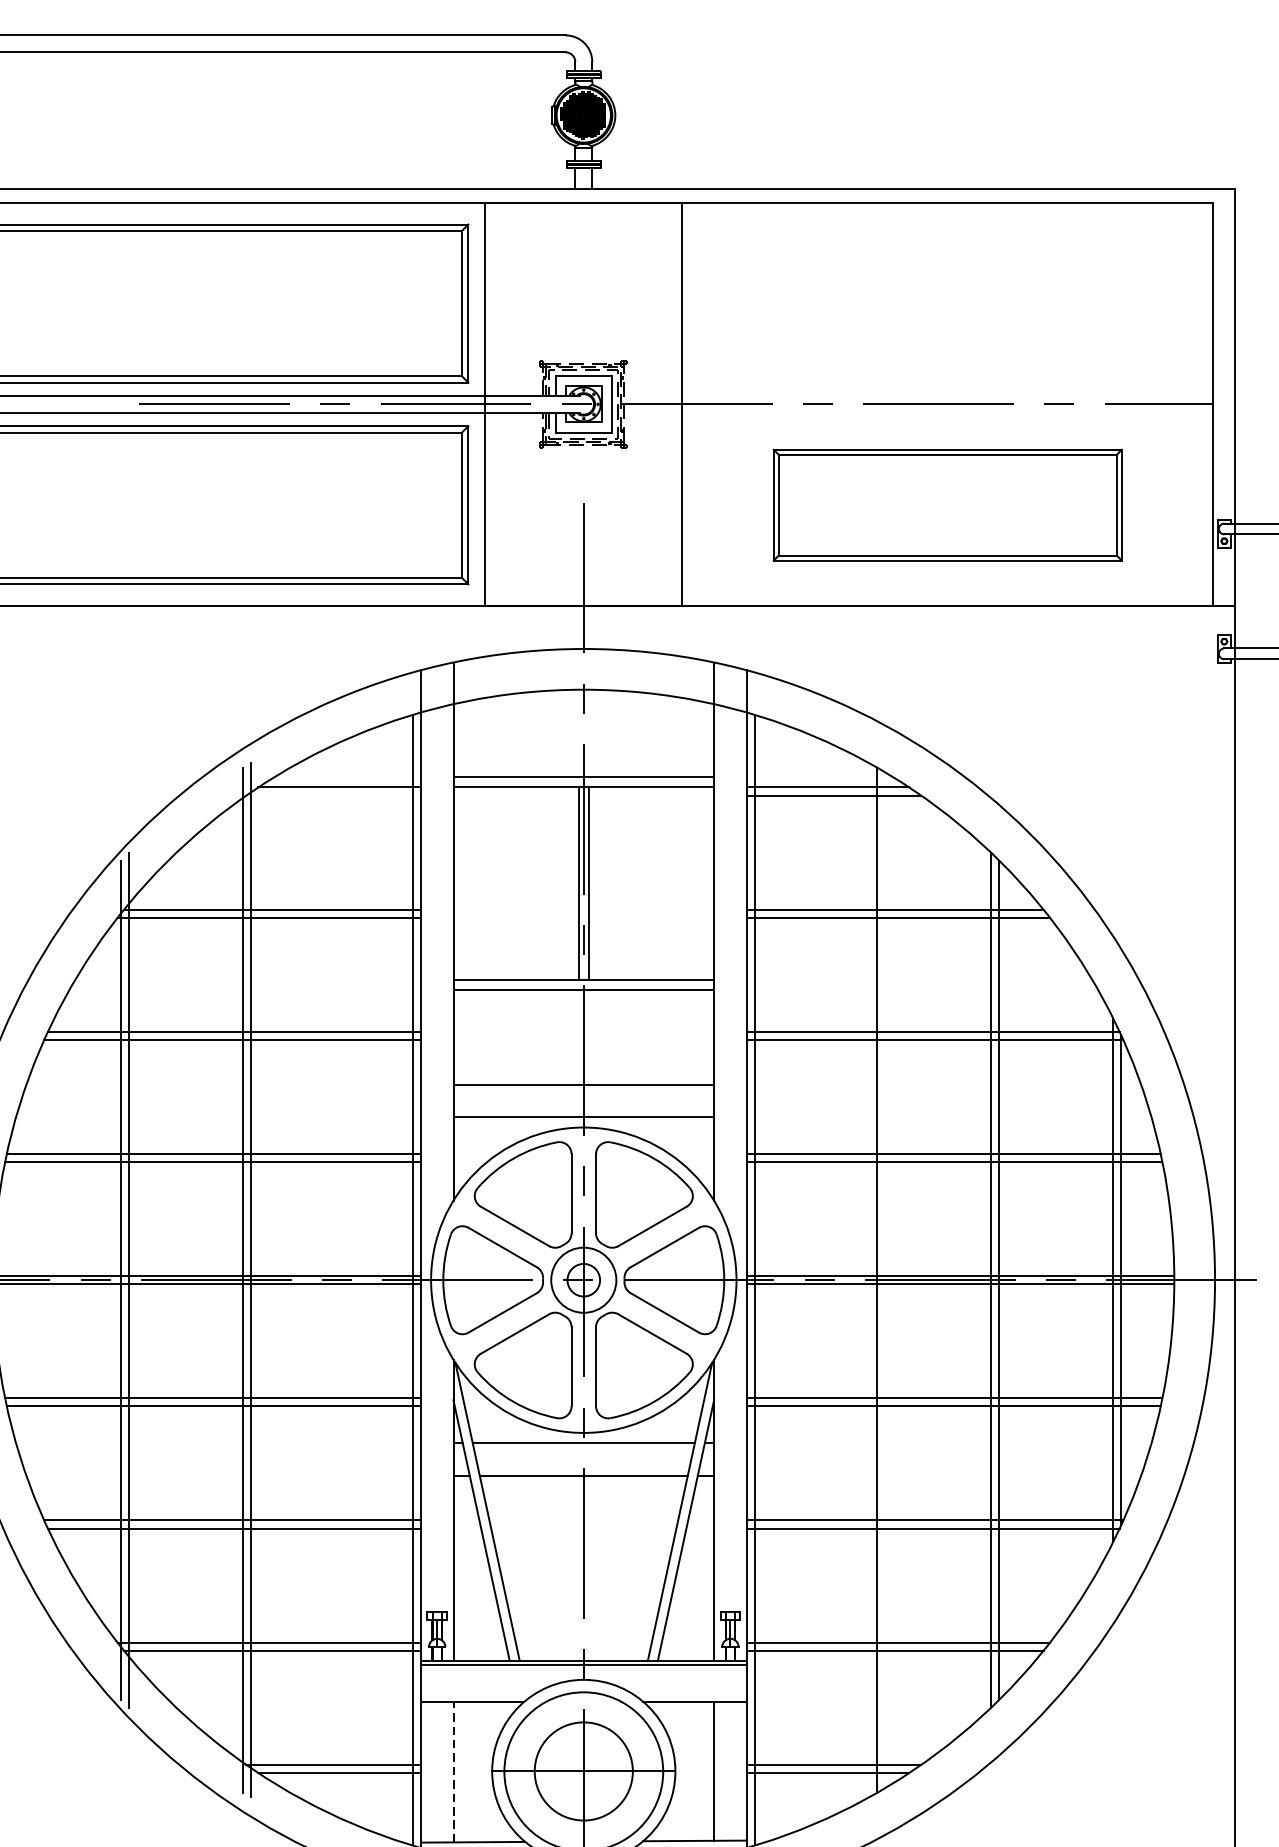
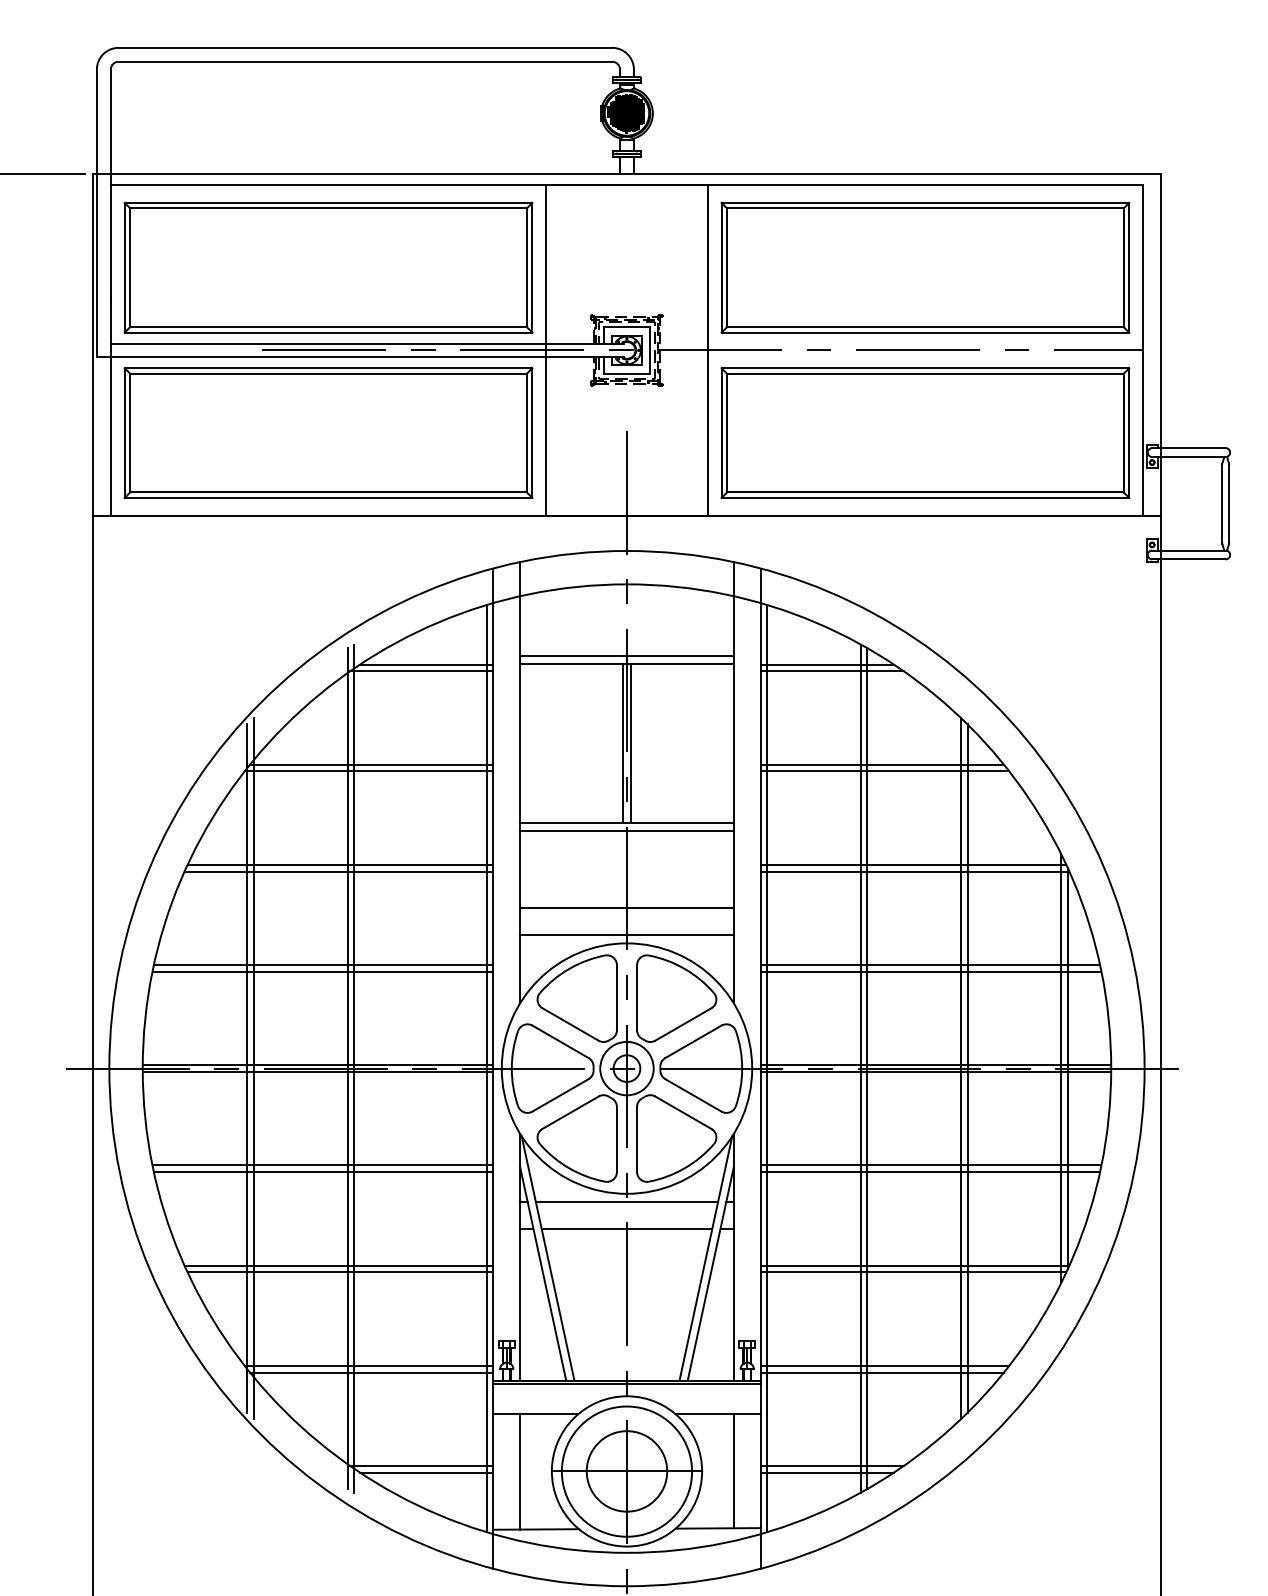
part: (947, 303) -> (925, 267), added
part: (947, 504) -> (925, 432), size x1.43
line: (333, 795) -> (421, 671), added
line: (868, 1280) -> (860, 1068), added
line: (453, 1771) -> (520, 1471), dashed -> solid

